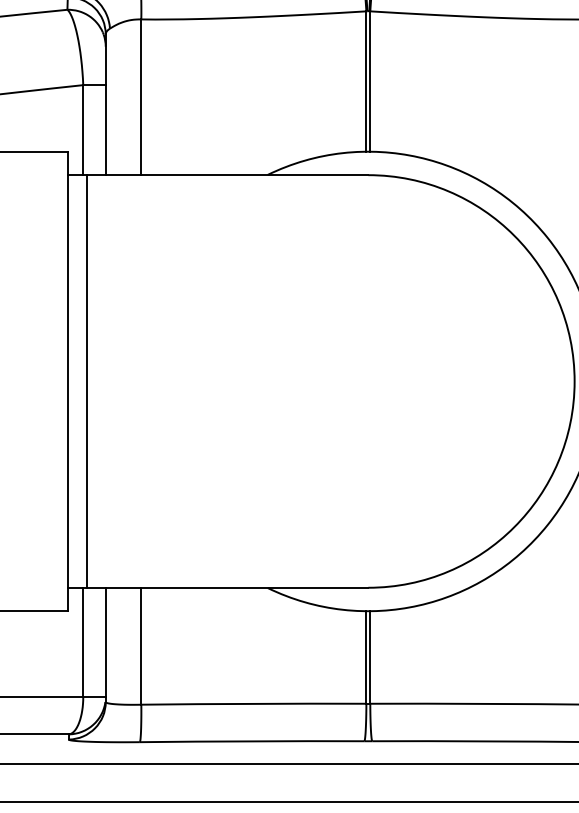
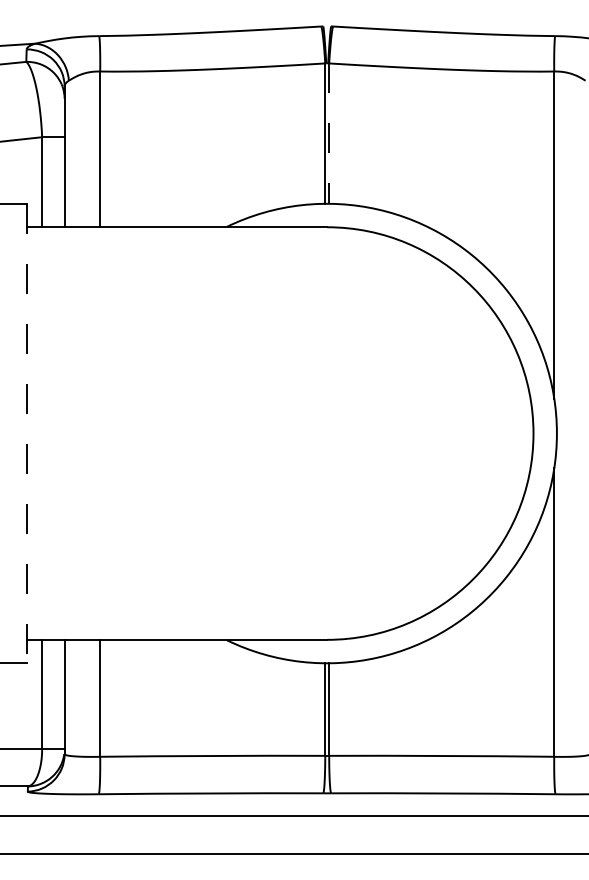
line: (370, 82) -> (329, 134), solid -> dashed
line: (68, 381) -> (27, 433), solid -> dashed
line: (86, 381) -> (45, 433), removed

